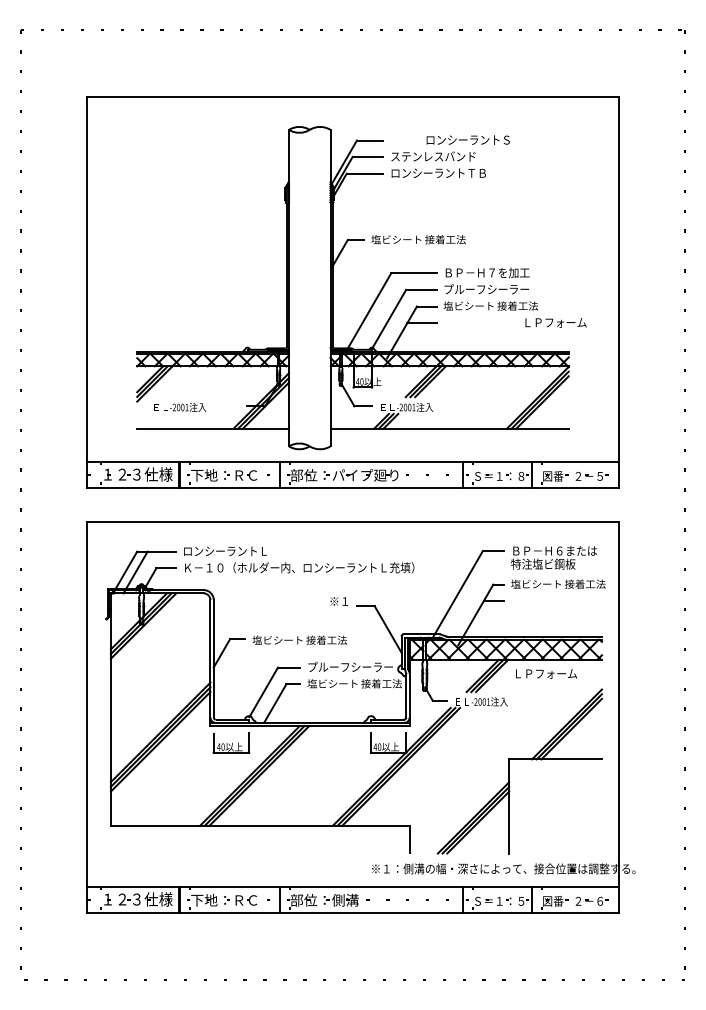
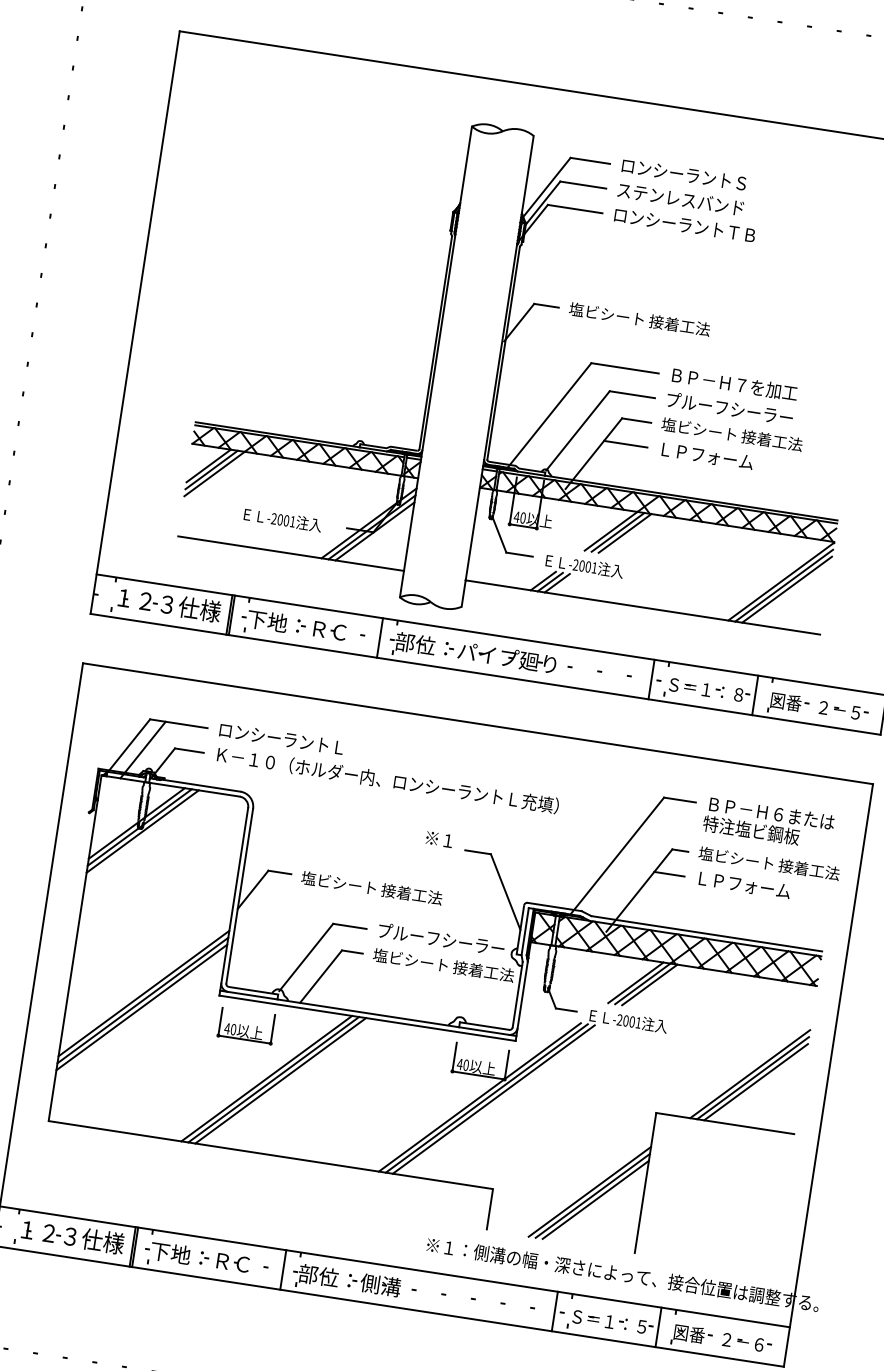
text: (467, 139) -> (683, 173), moved
text: (555, 322) -> (707, 455), moved
text: (180, 407) -> (283, 520), moved
text: (546, 673) -> (744, 884), moved

